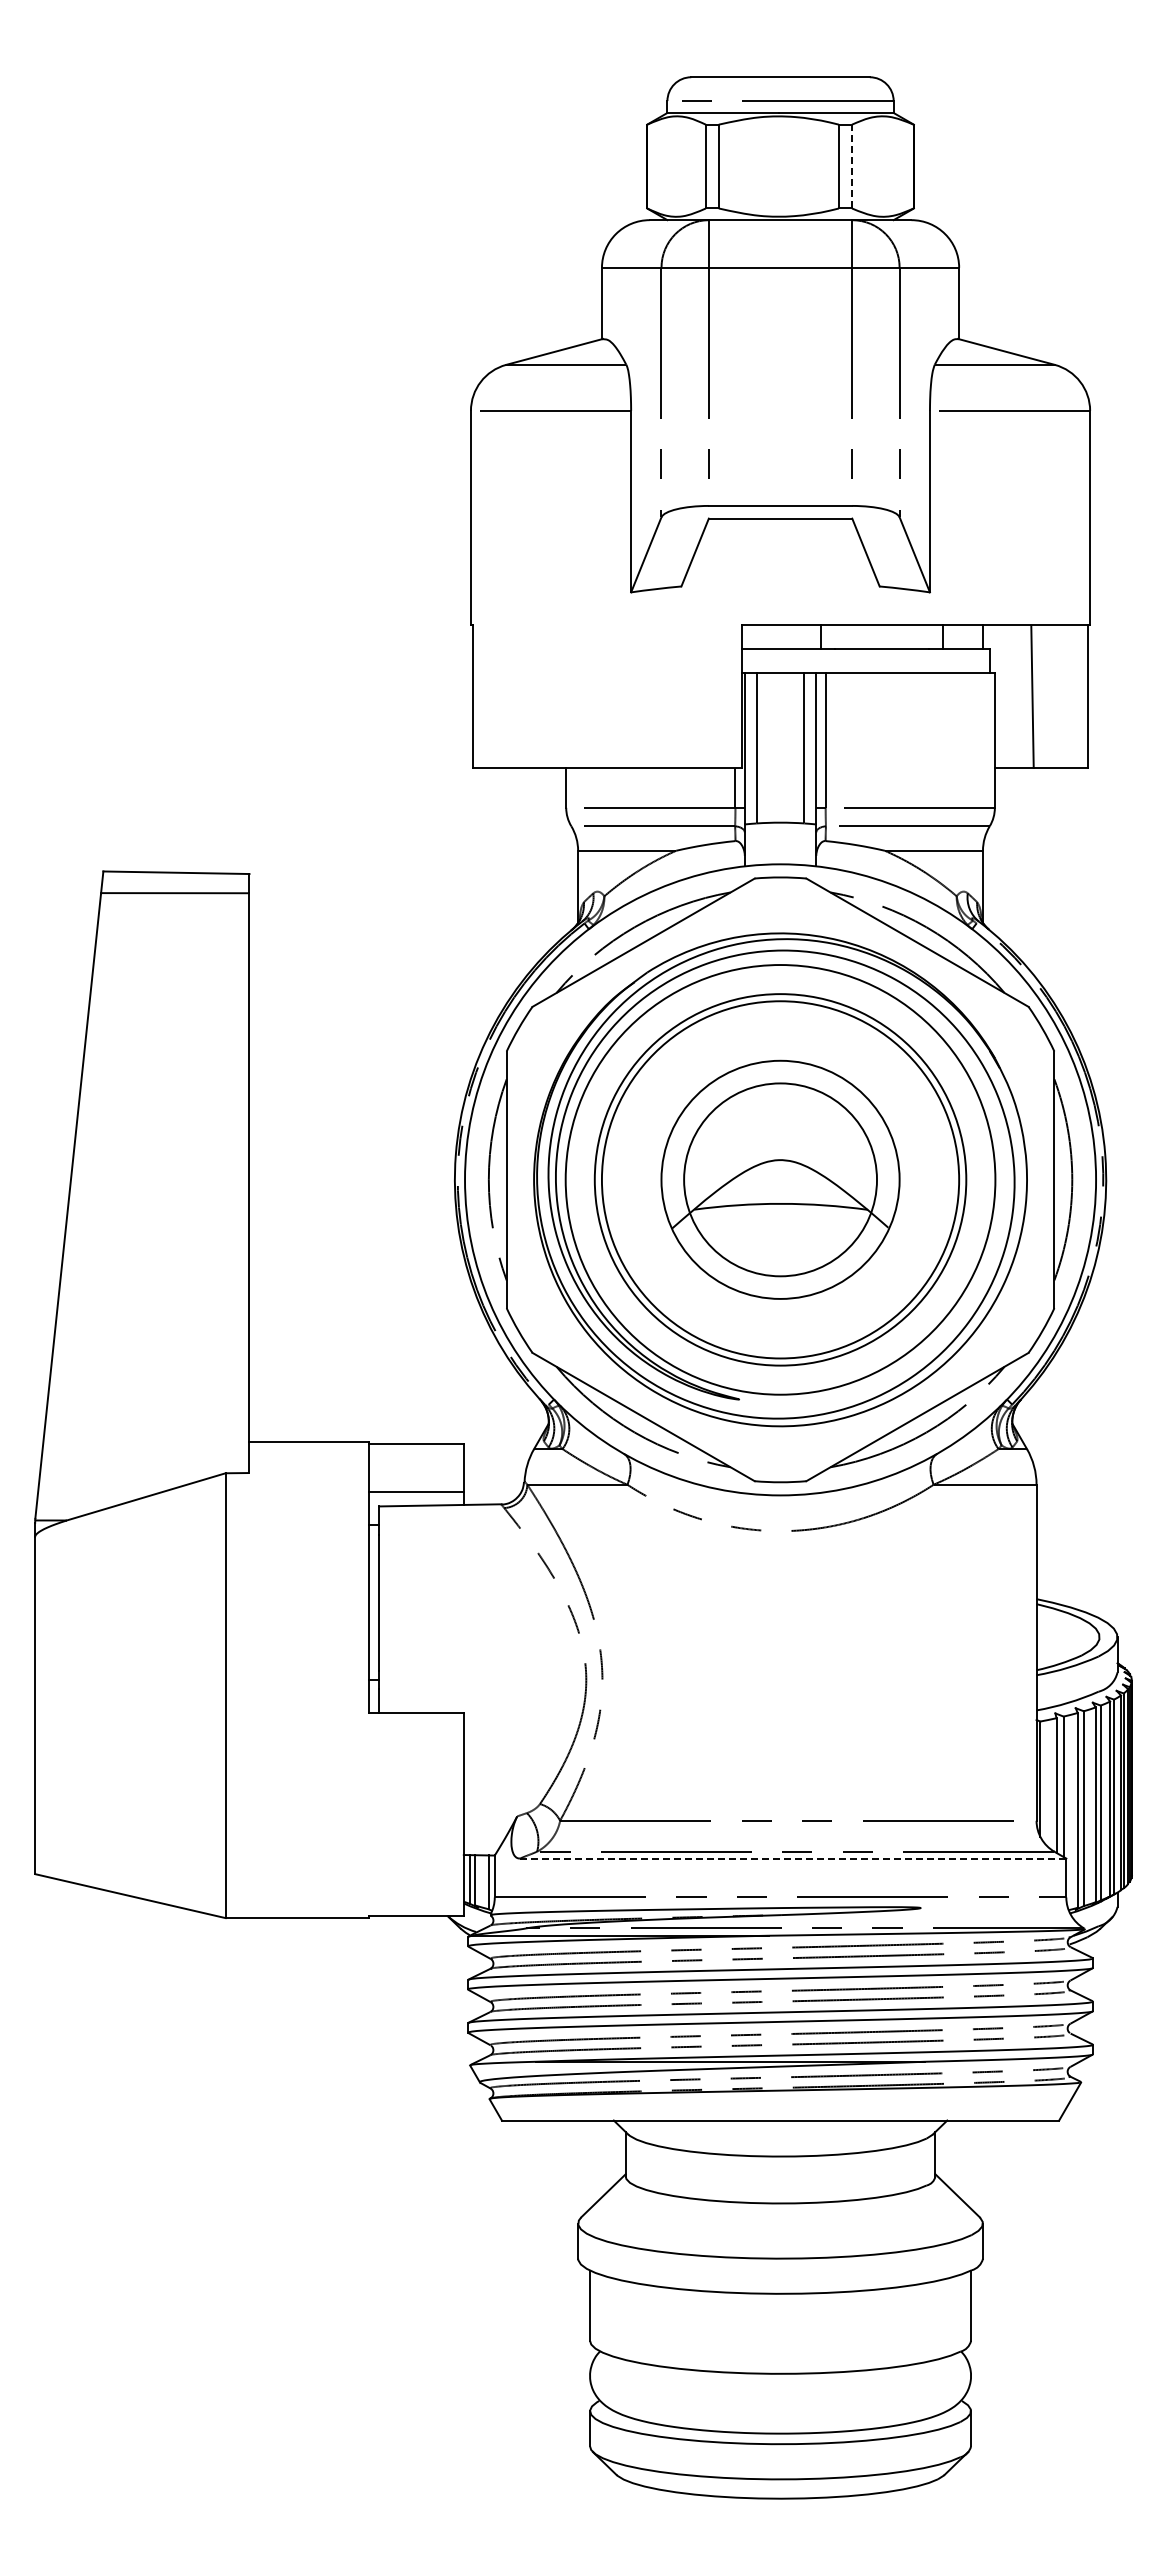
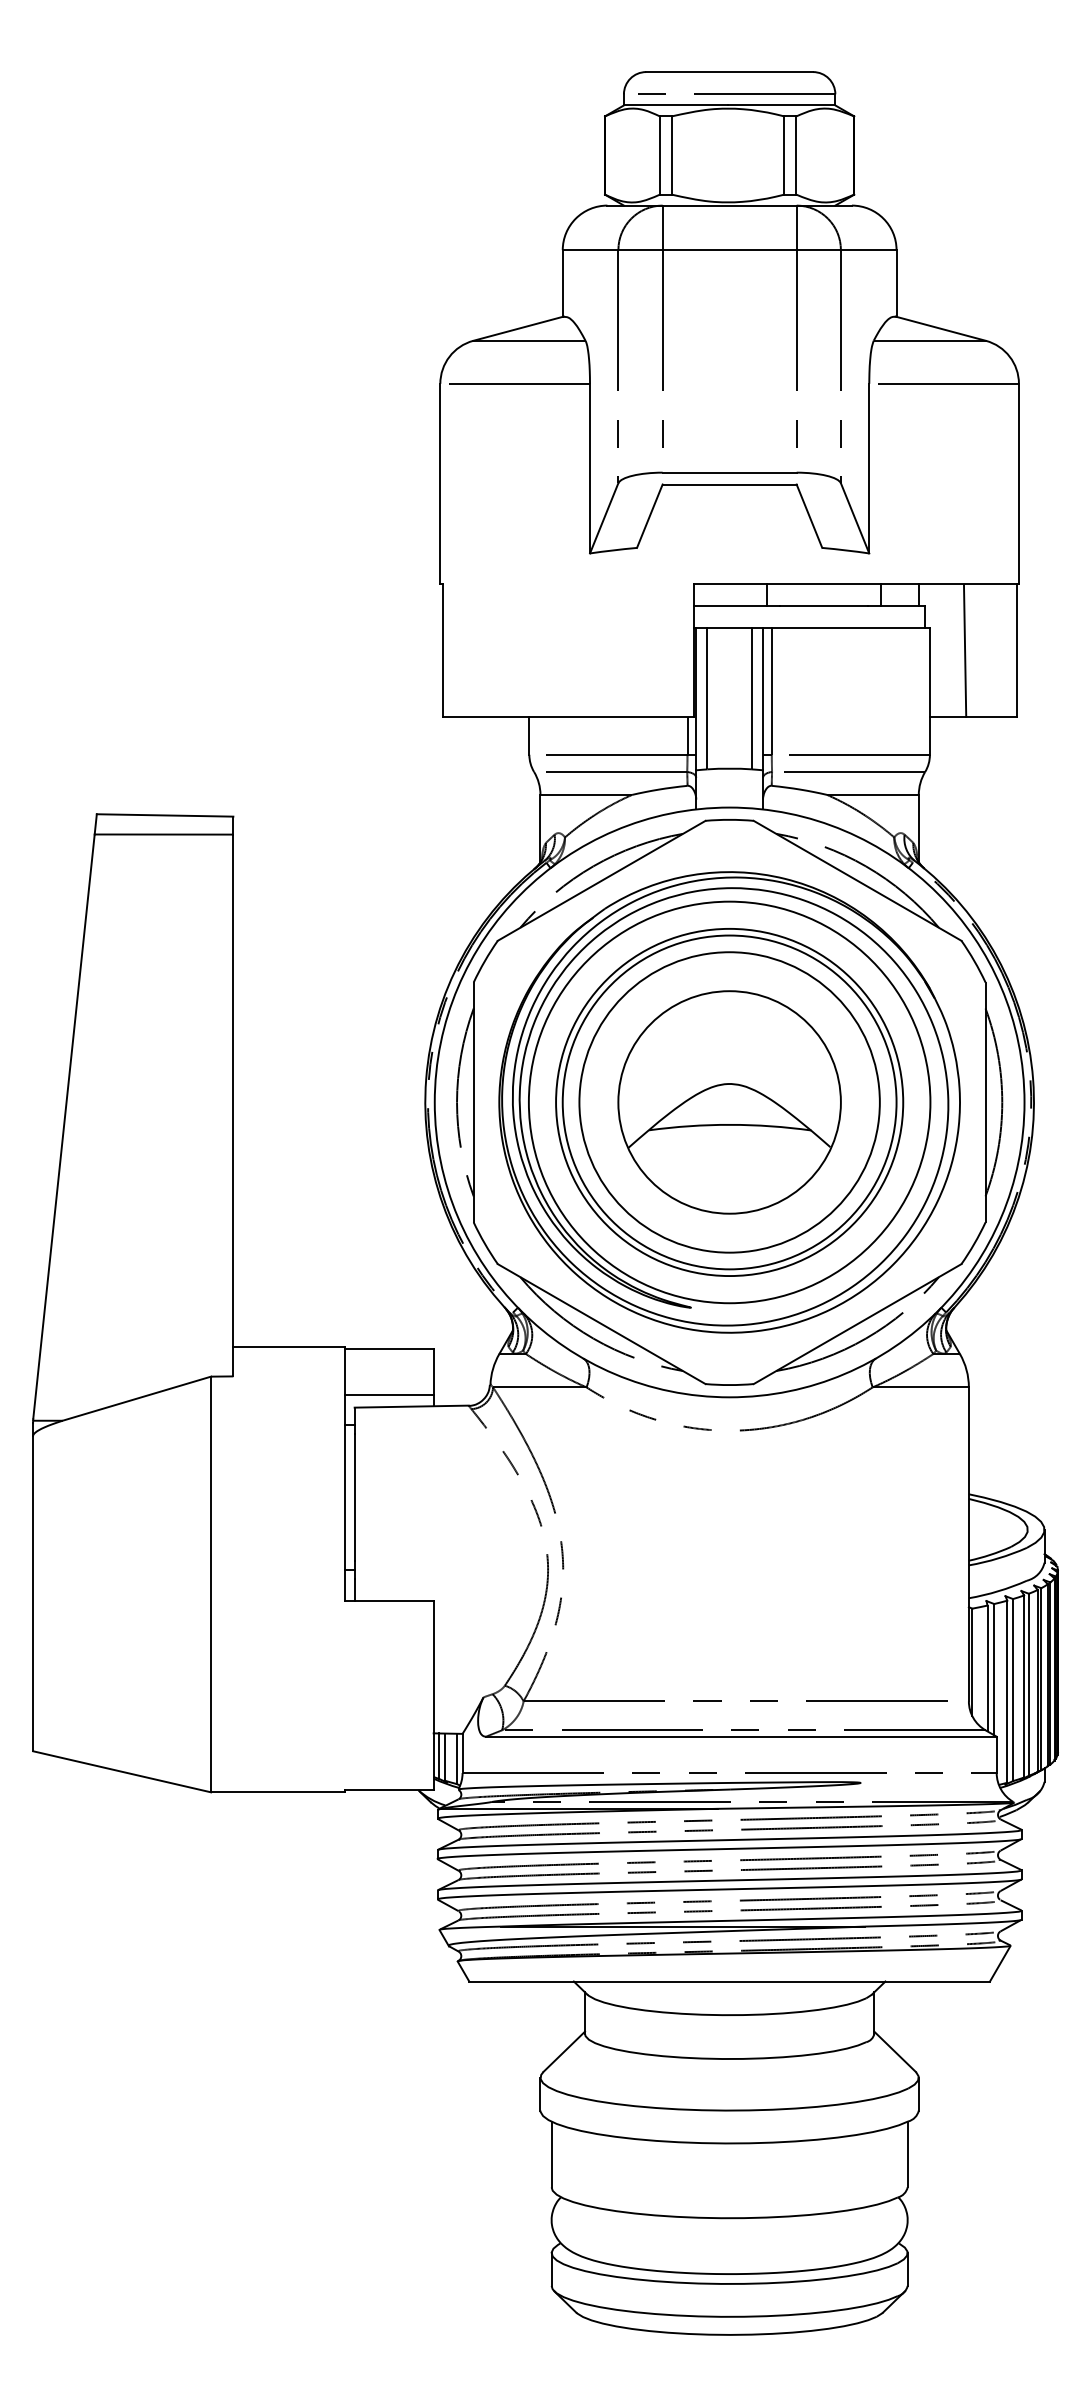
line: (852, 166) -> (796, 155), dashed -> solid
circle: (780, 1179) -> (729, 1102), size x1.67
line: (793, 1858) -> (741, 1736), dashed -> solid

